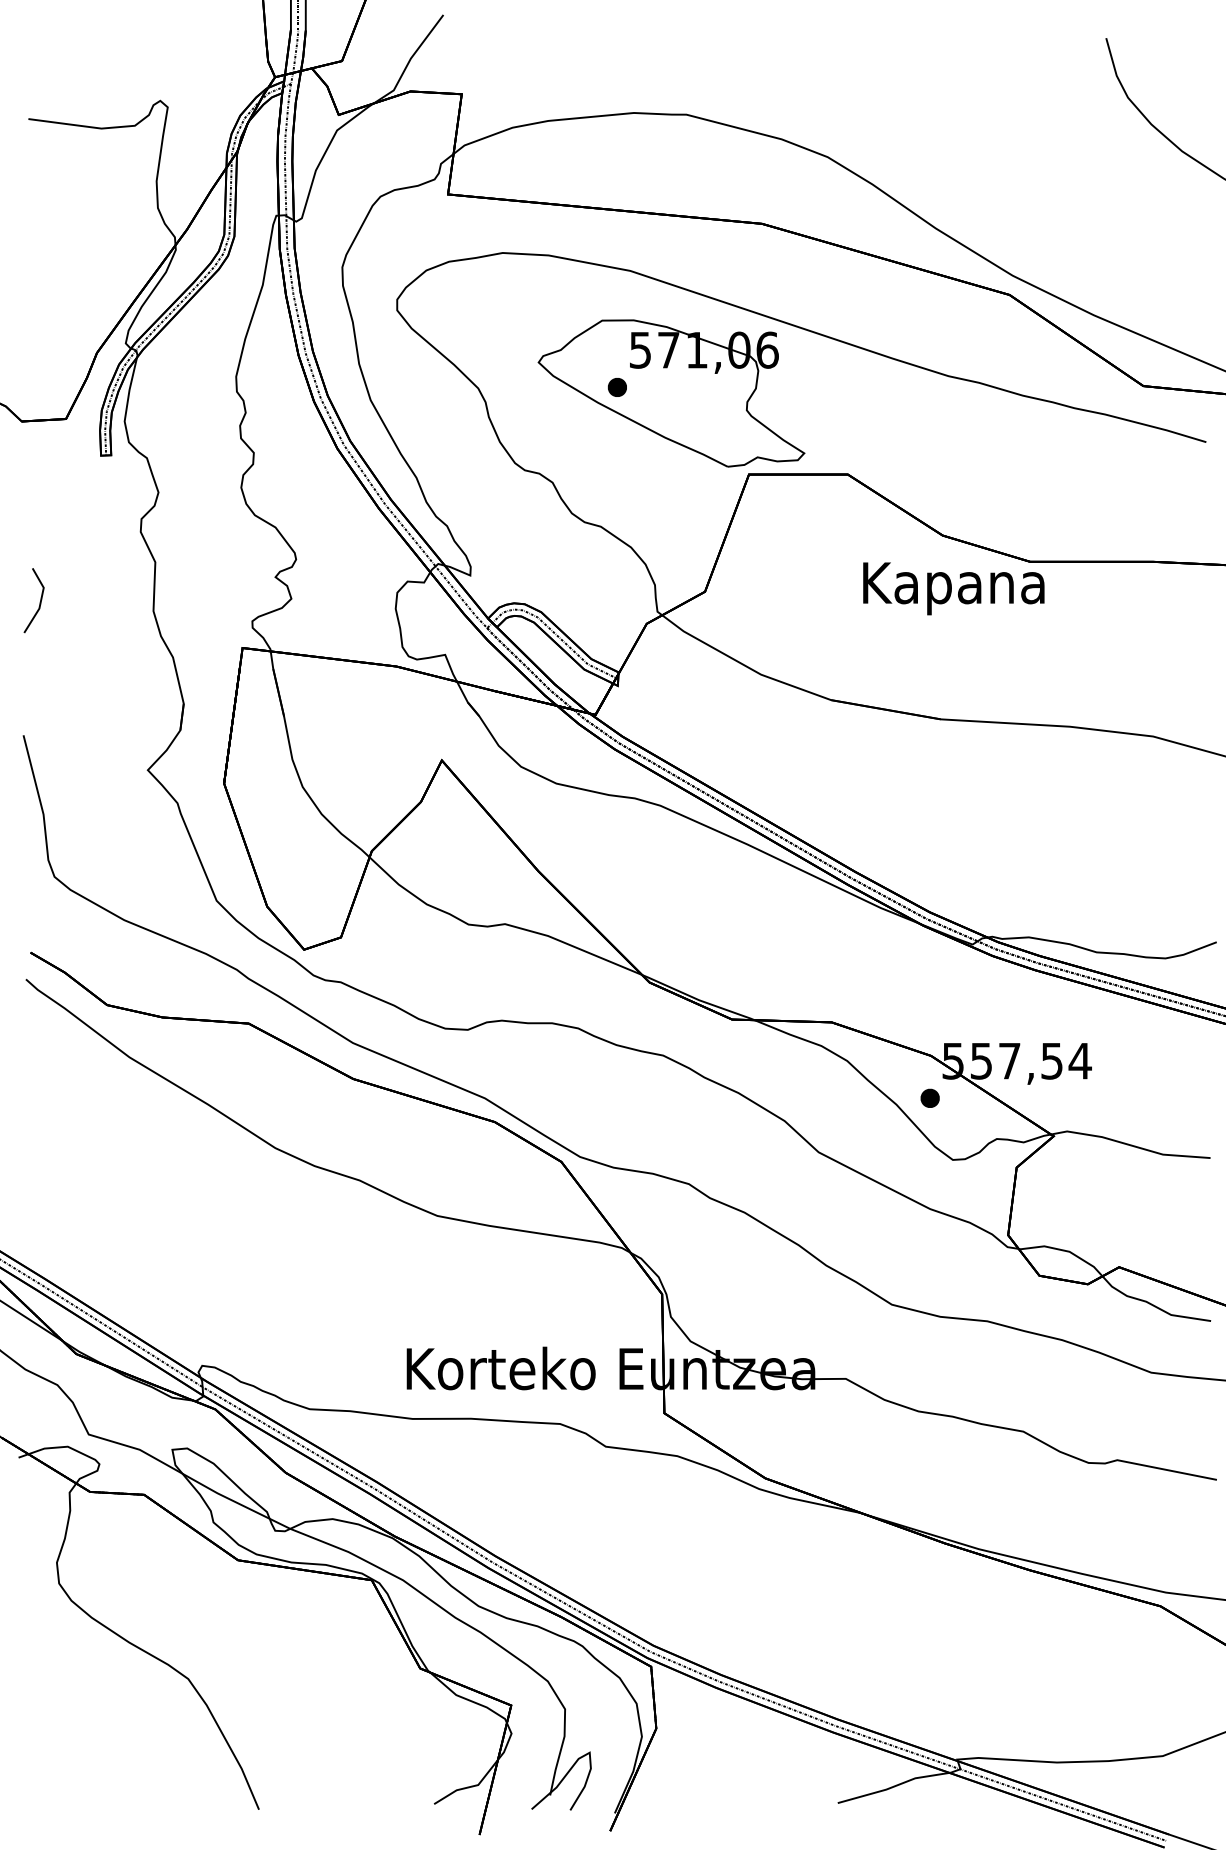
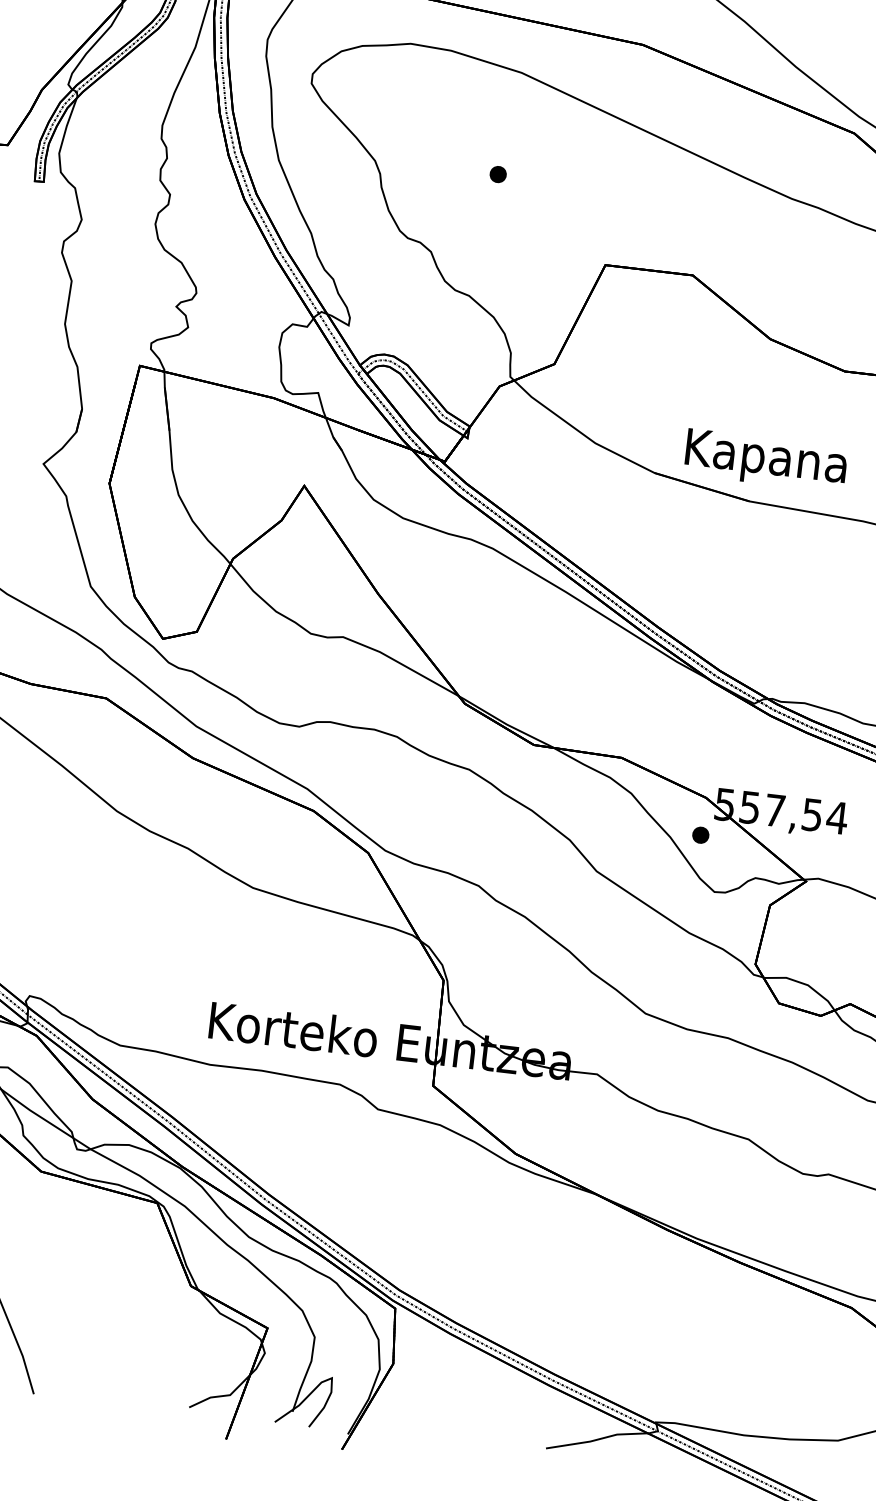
part: (671, 393) -> (545, 185), removed
text: (953, 588) -> (765, 460), moved

